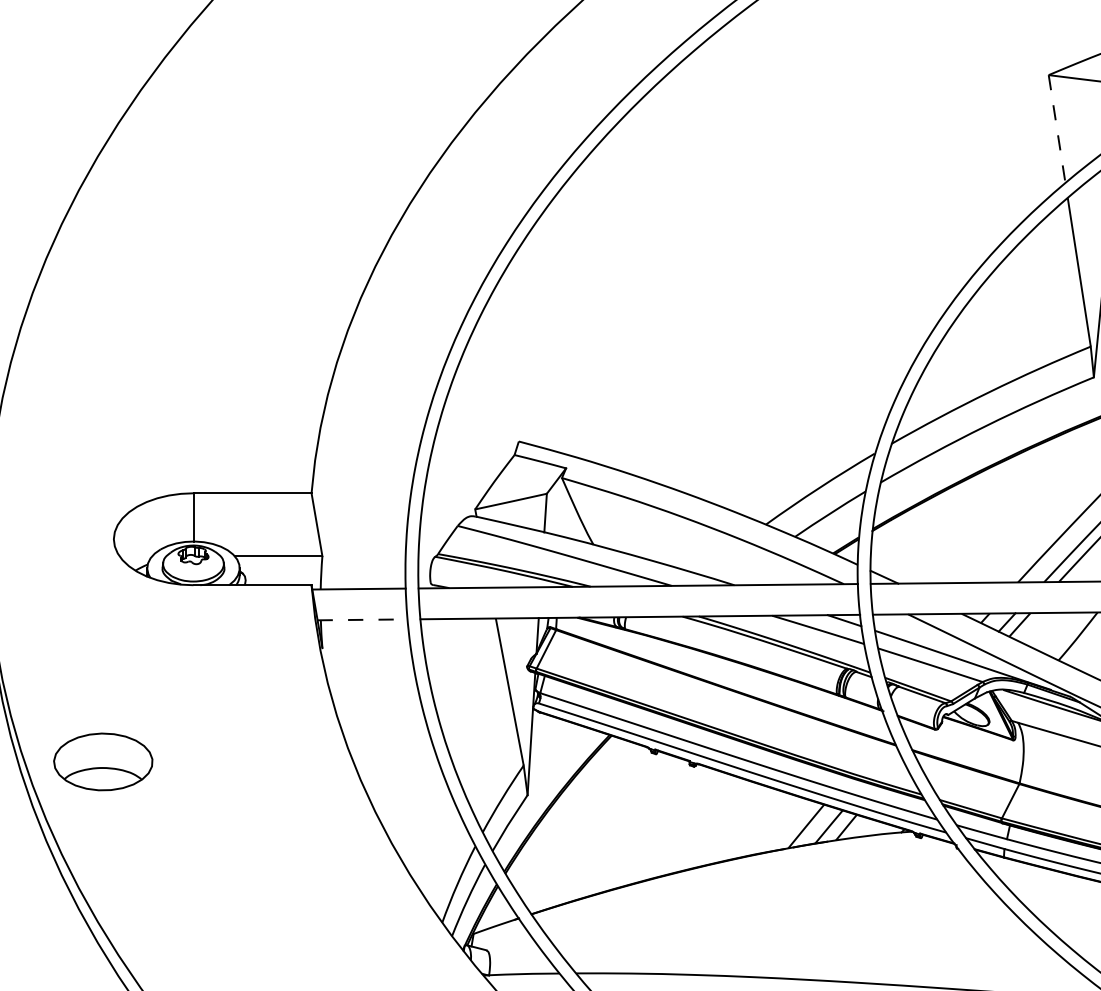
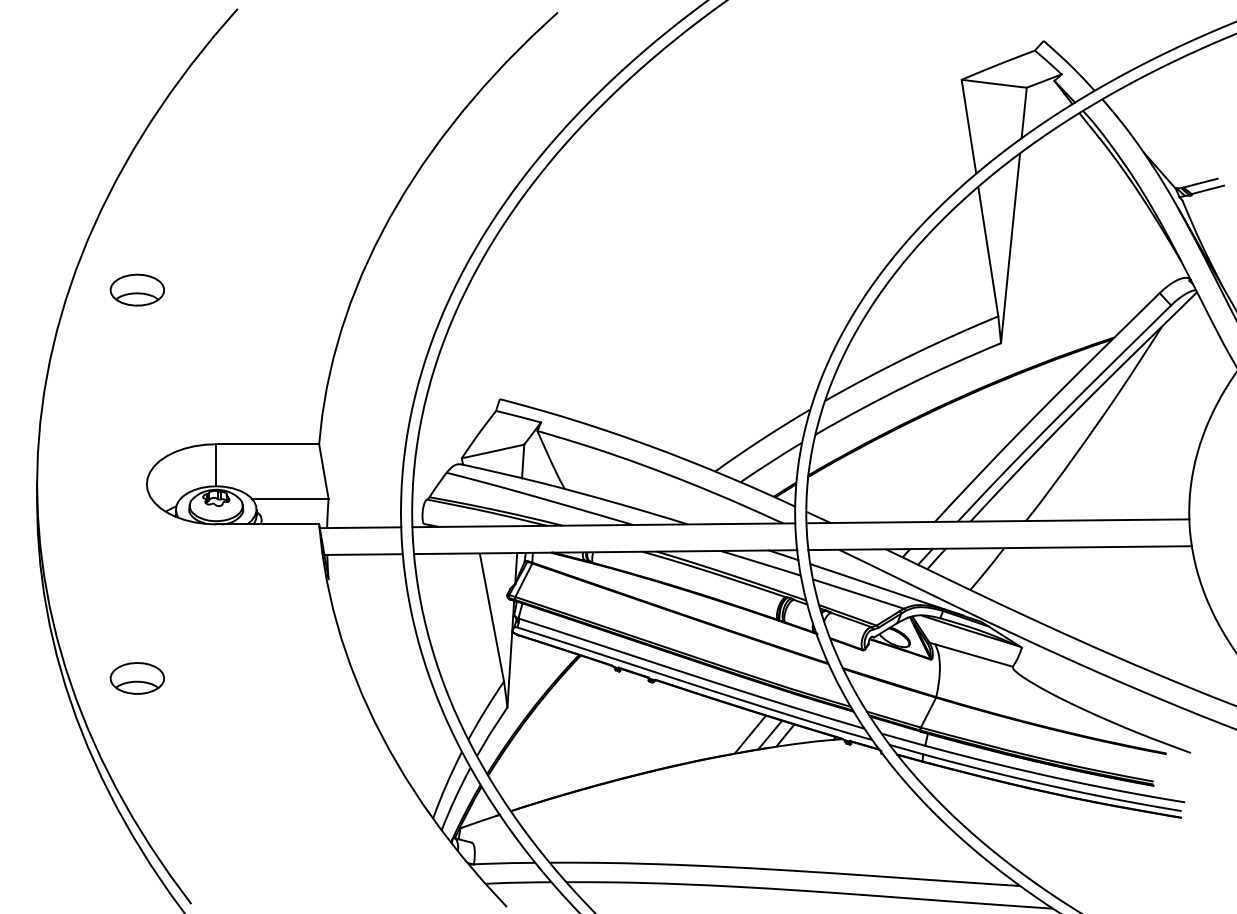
line: (1056, 128) -> (968, 126), dashed -> solid
part: (101, 315) -> (136, 289), added
line: (363, 619) -> (364, 554), dashed -> solid
part: (101, 762) -> (136, 678), size x0.62

